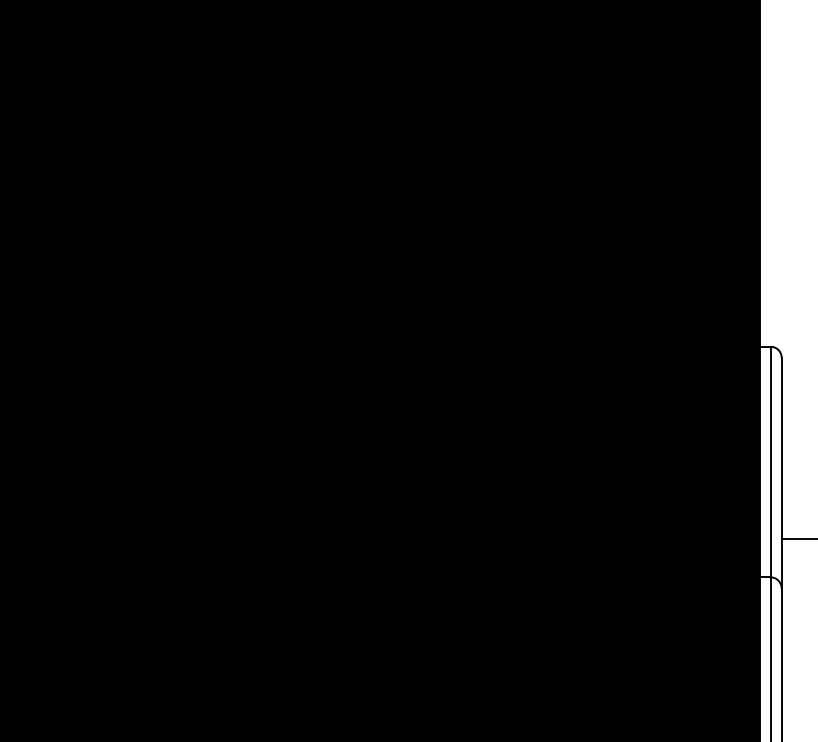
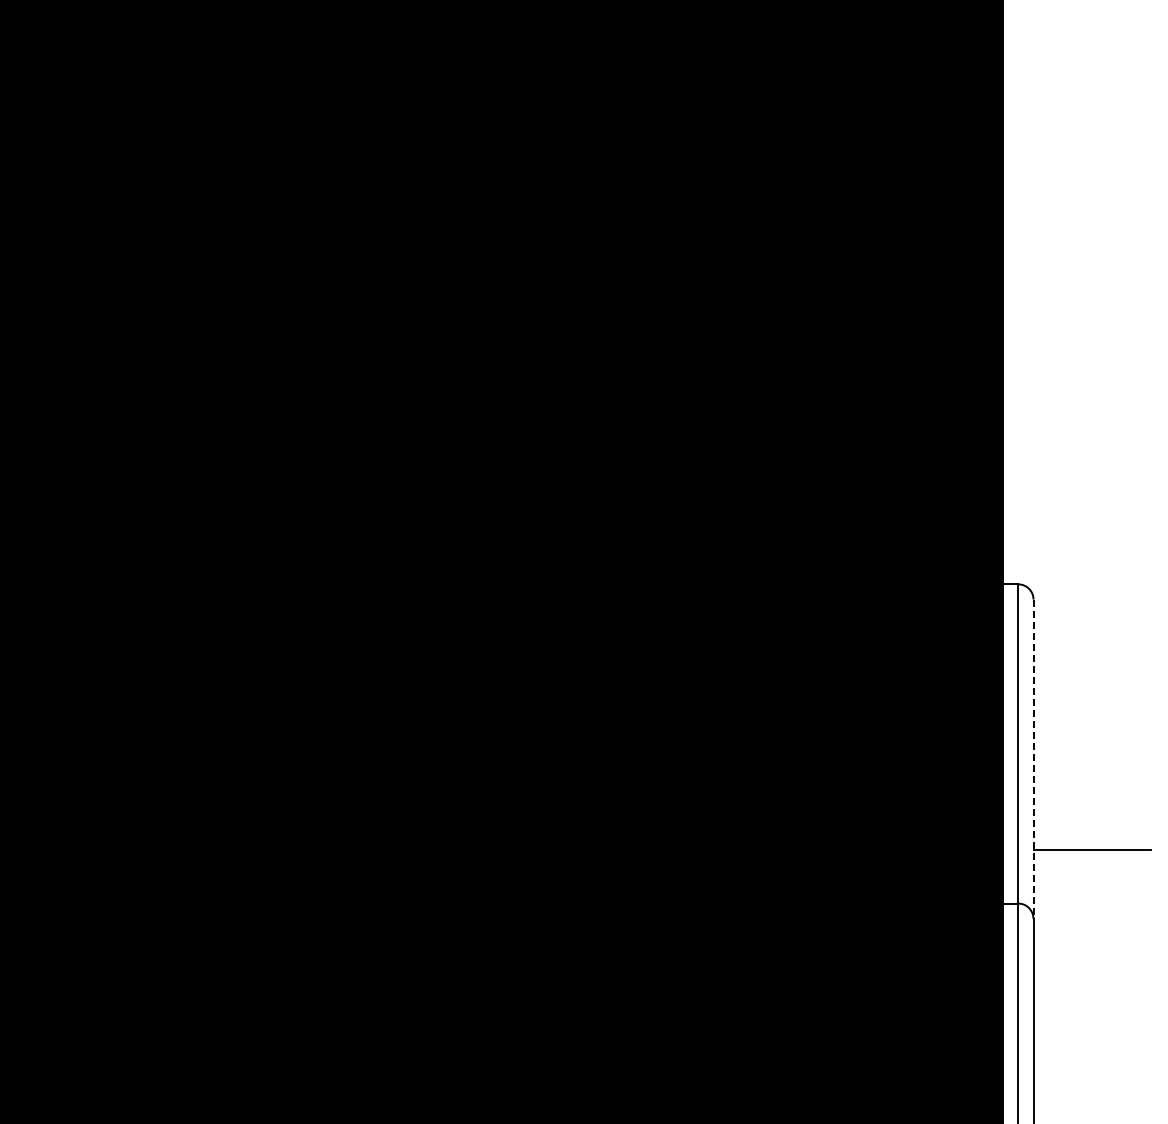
line: (781, 473) -> (1033, 759), solid -> dashed

